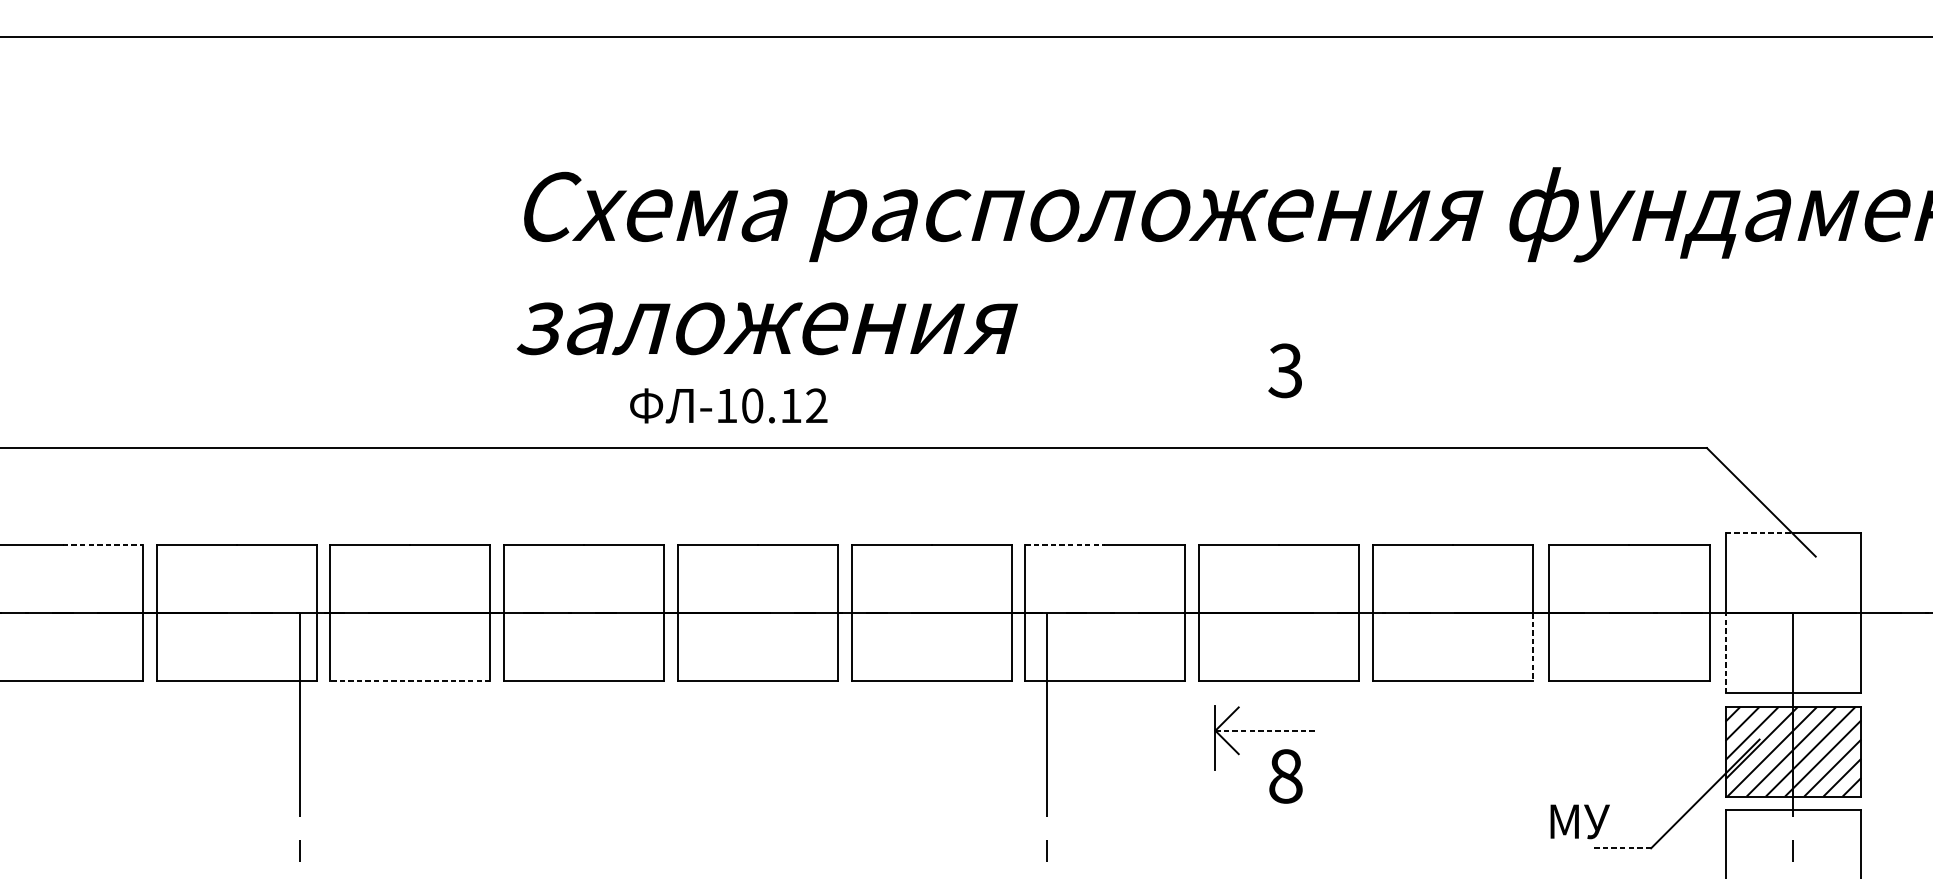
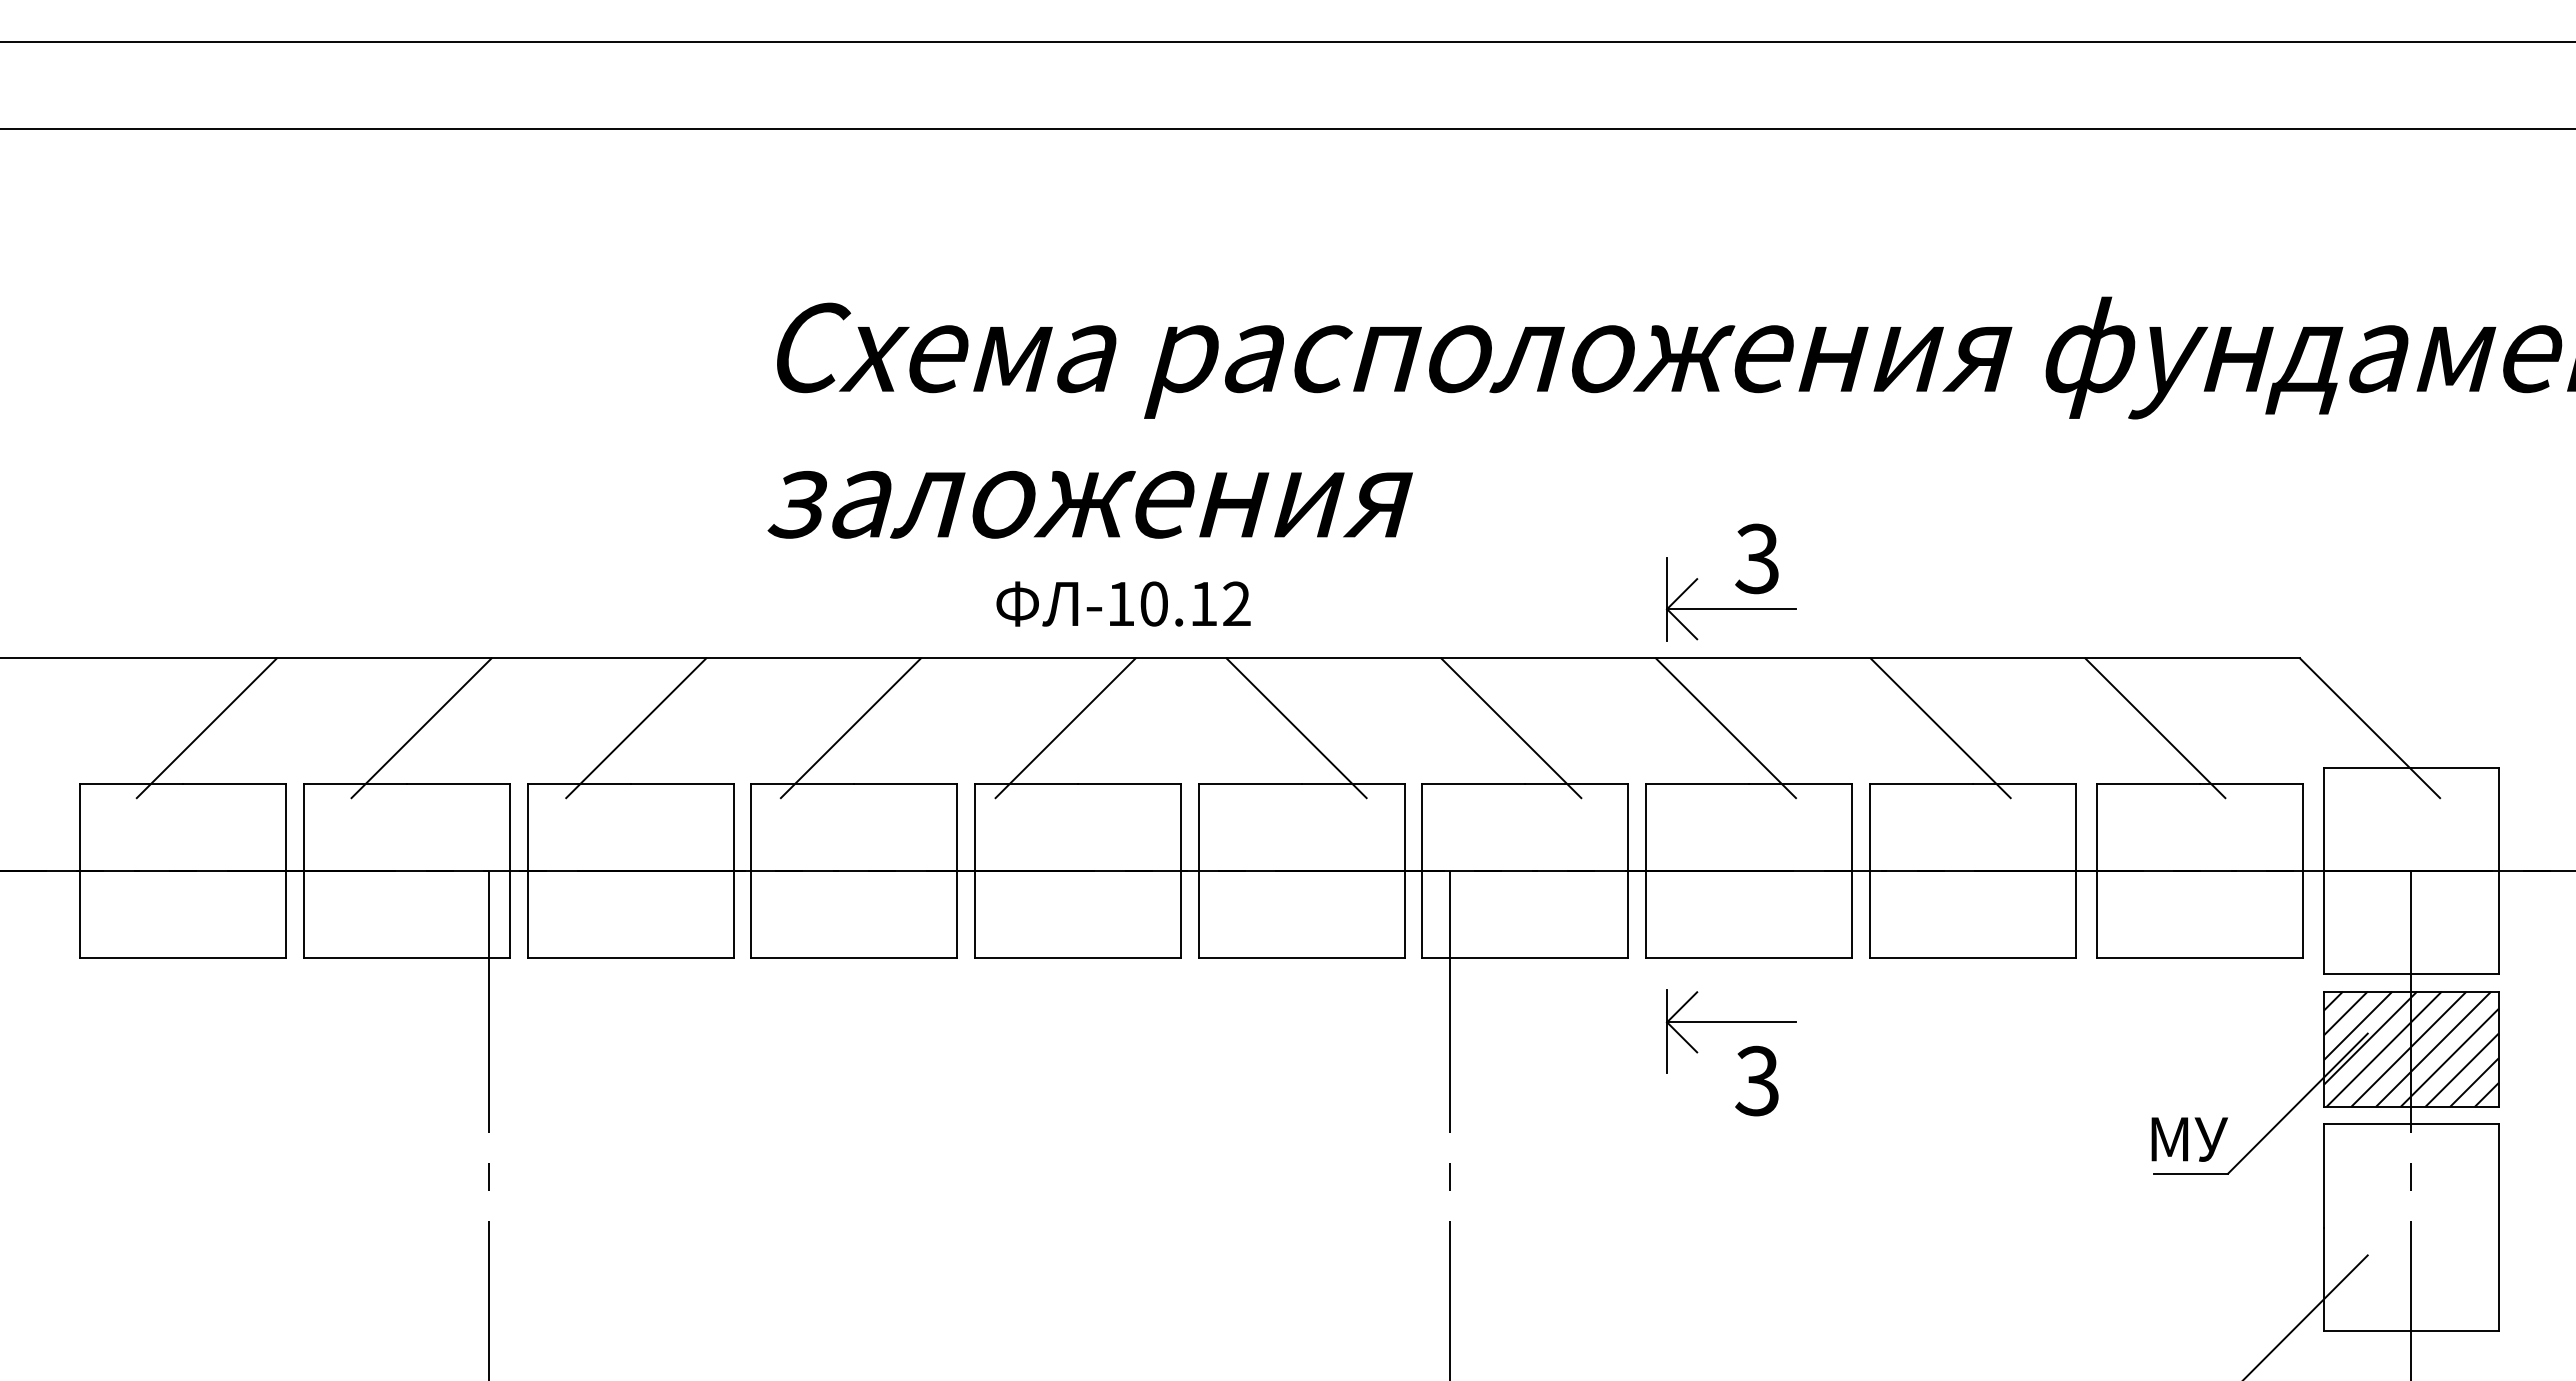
text: (728, 405) -> (1123, 603), moved
part: (1264, 409) -> (1730, 608), added
line: (80, 502) -> (206, 728), added
line: (247, 502) -> (421, 728), added
line: (414, 502) -> (636, 728), added
line: (581, 502) -> (850, 728), added
line: (748, 502) -> (1065, 728), added
line: (927, 502) -> (1296, 728), added
line: (1094, 502) -> (1511, 728), added
line: (1260, 502) -> (1725, 728), added
line: (1427, 502) -> (1940, 728), added
line: (1594, 502) -> (2155, 728), added
line: (1759, 532) -> (2367, 767), dashed -> solid
line: (102, 545) -> (234, 783), dashed -> solid
line: (1065, 545) -> (1473, 783), dashed -> solid
line: (1532, 647) -> (2075, 914), dashed -> solid
line: (1725, 653) -> (2323, 922), dashed -> solid
line: (410, 681) -> (630, 958), dashed -> solid
line: (1265, 730) -> (1731, 1022), dashed -> solid
text: (1285, 775) -> (1757, 1080), 8 -> 3
text: (1579, 821) -> (2189, 1139), moved
line: (1621, 848) -> (2190, 1173), dashed -> solid

